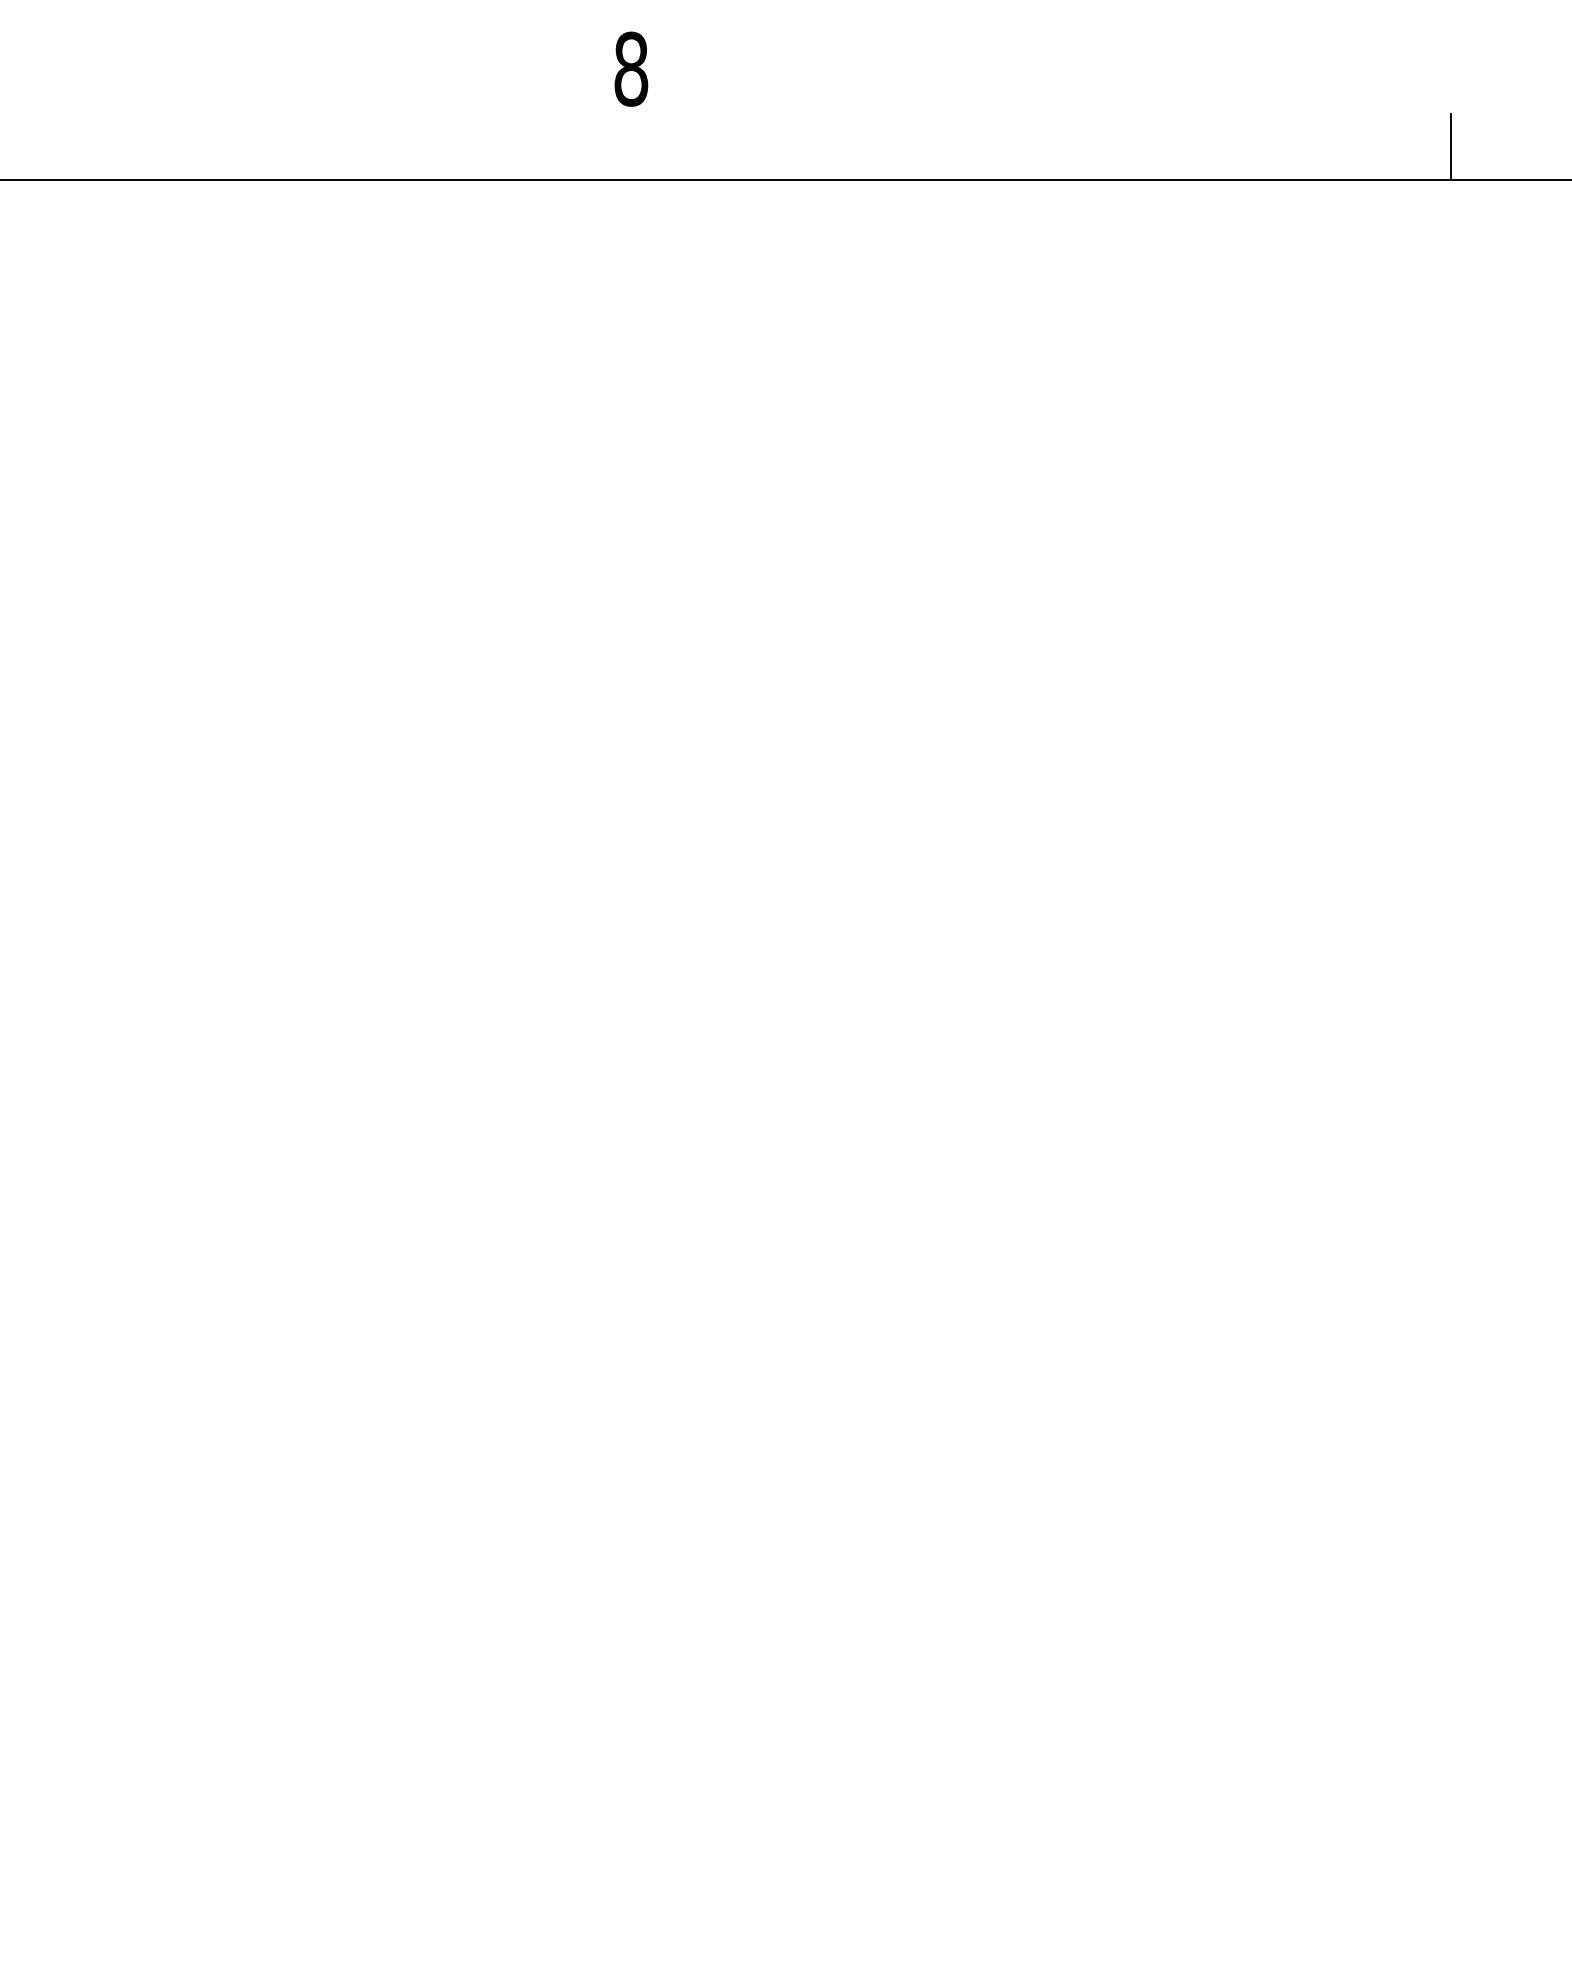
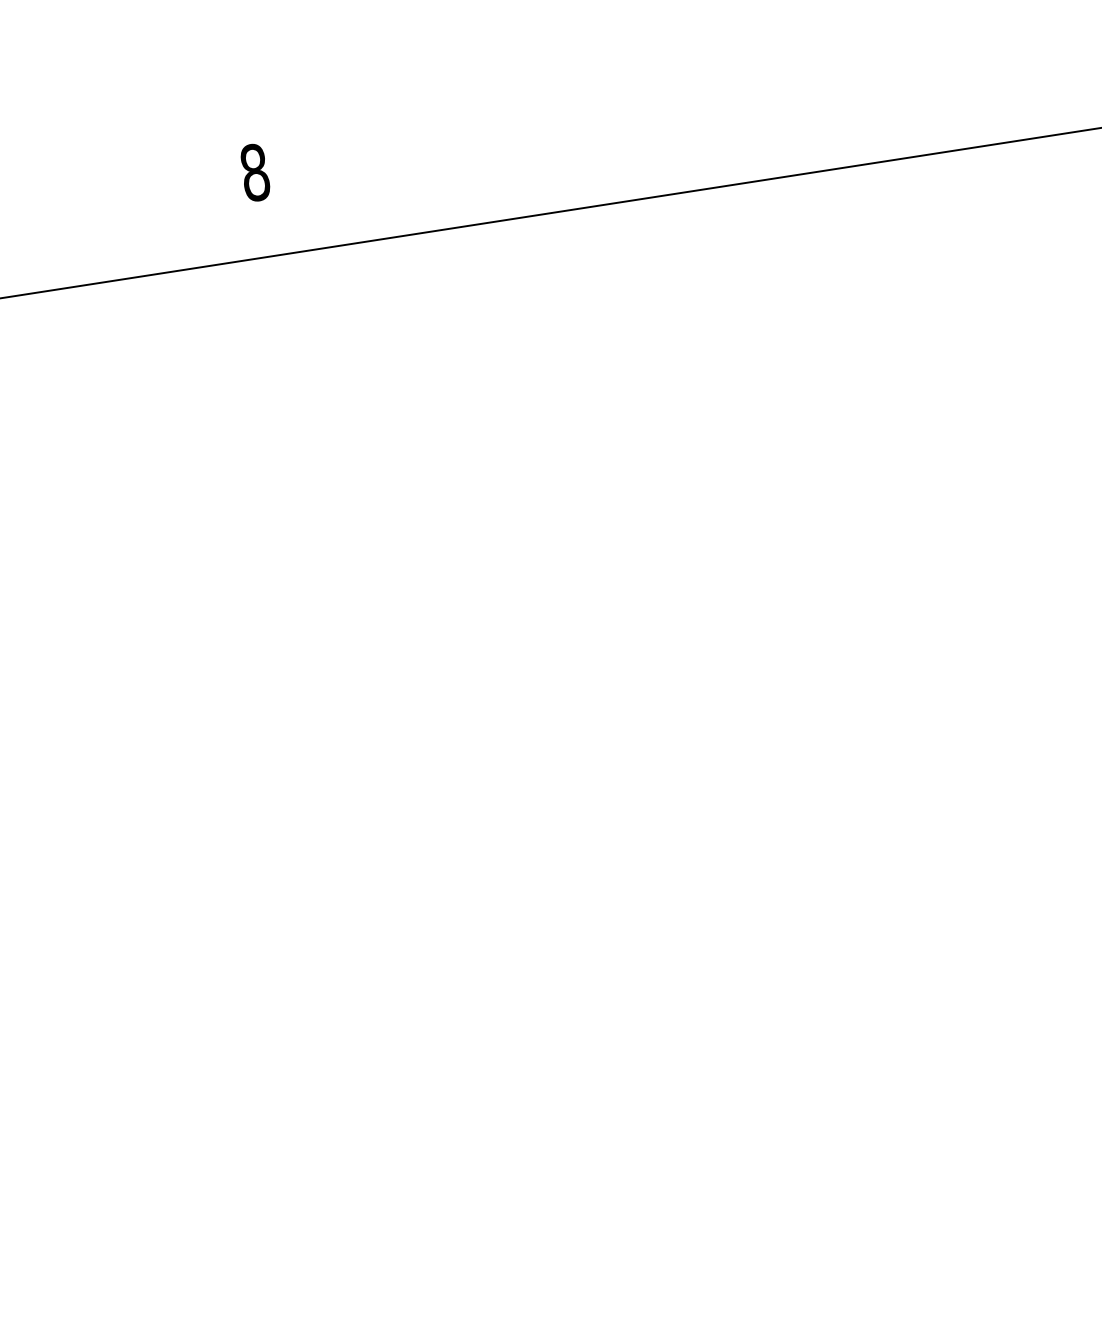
line: (1450, 146) -> (889, 134), removed

